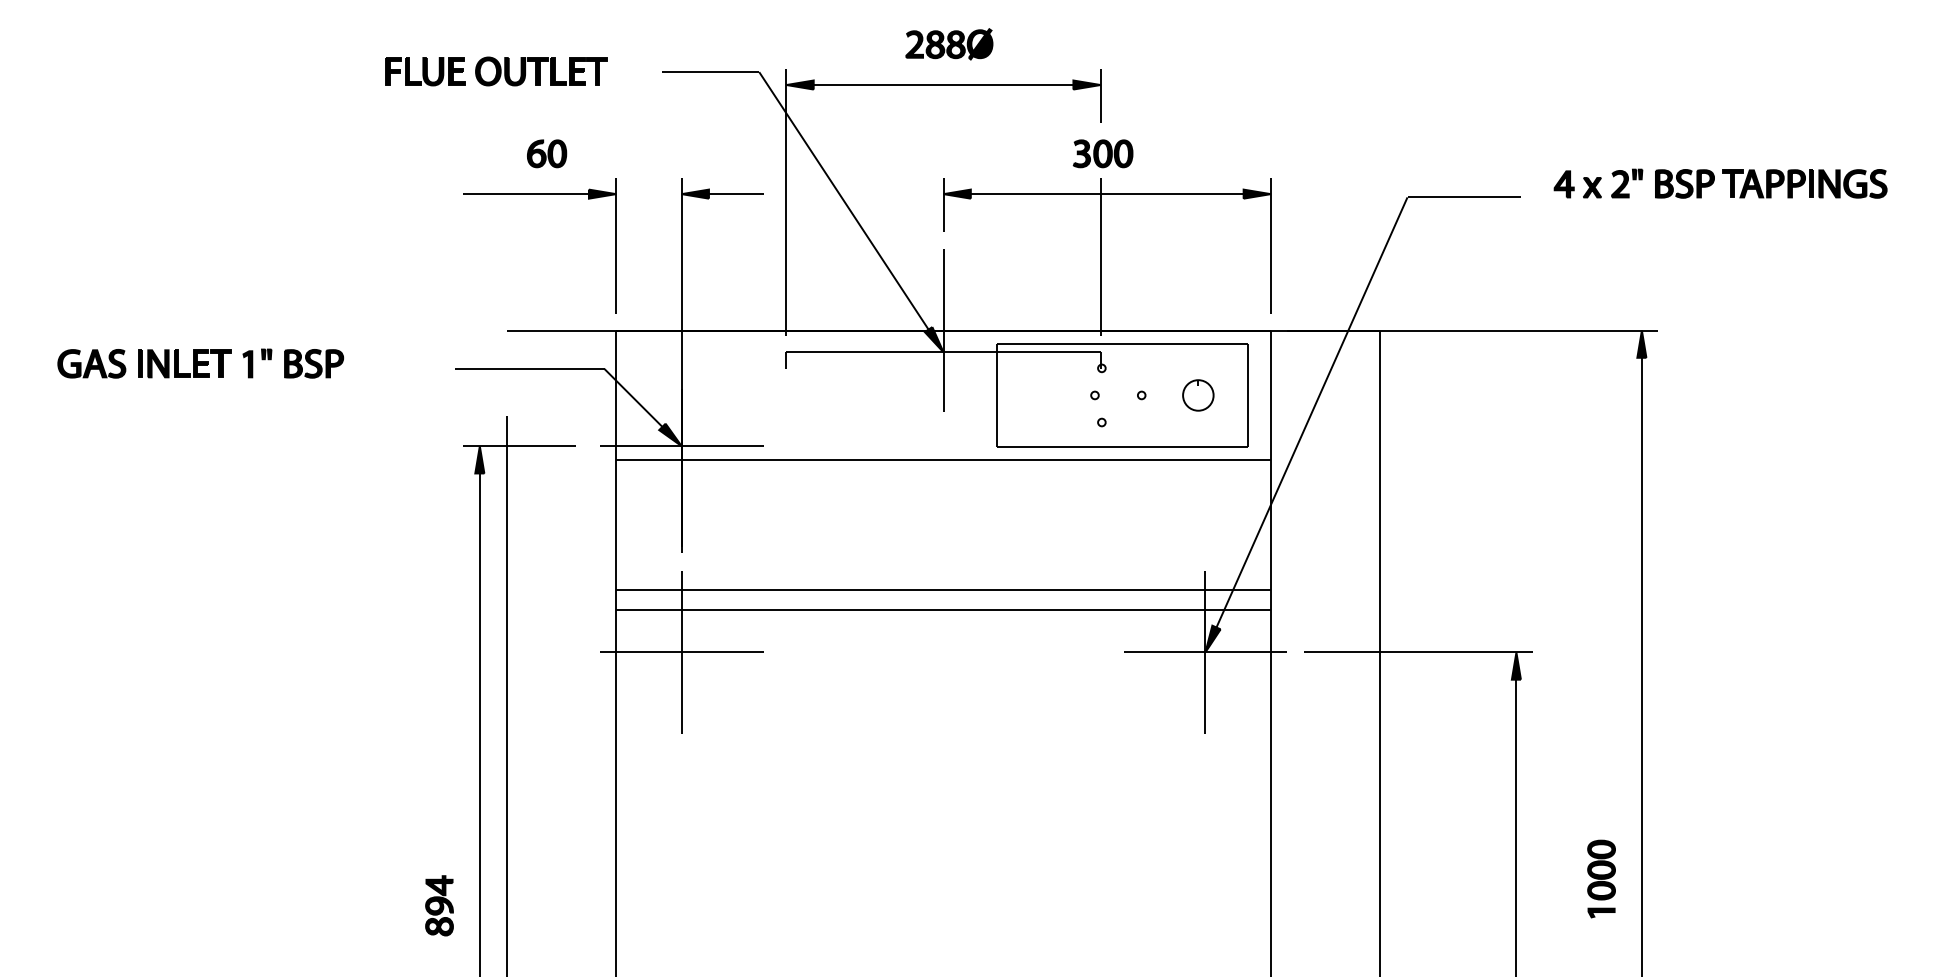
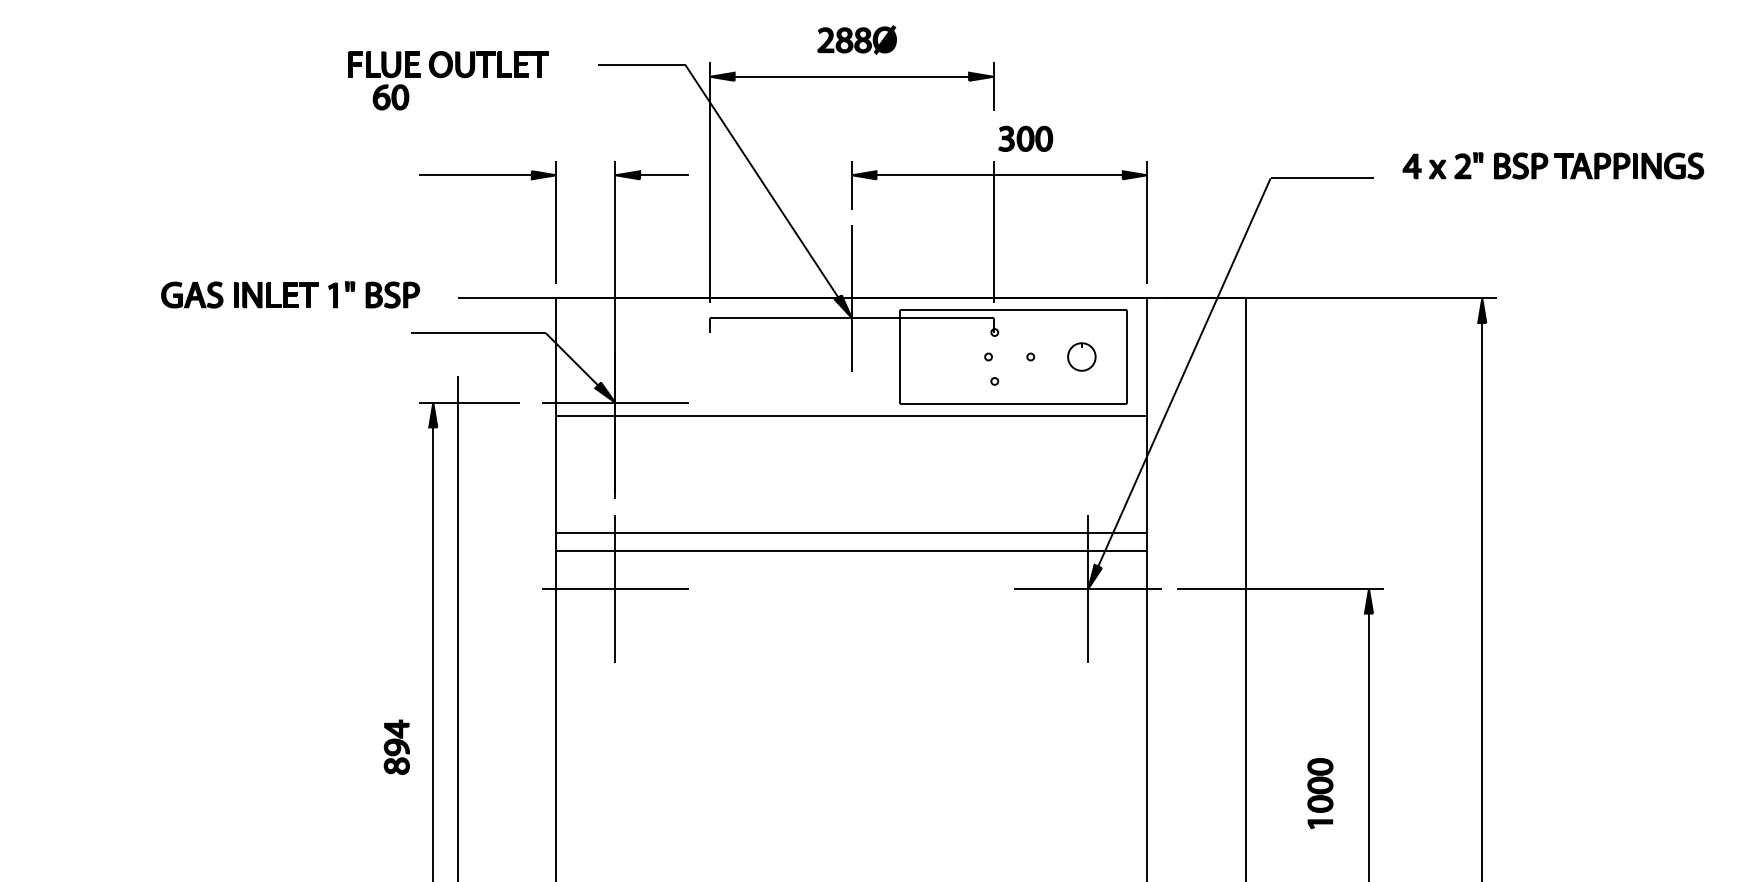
part: (547, 153) -> (391, 97), moved
part: (1102, 153) -> (1025, 138), moved
part: (200, 363) -> (290, 294), moved
part: (1601, 878) -> (1320, 793), moved
part: (439, 905) -> (396, 747), moved

